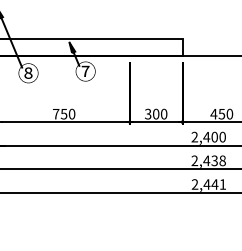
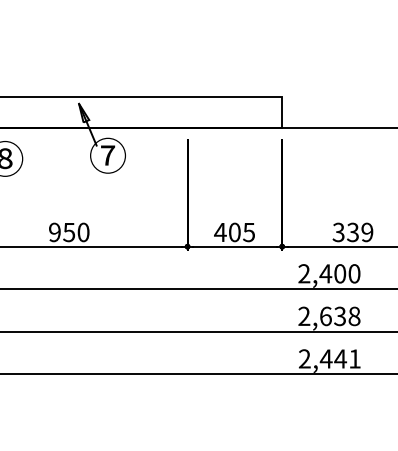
text: (55, 113) -> (53, 231), 750 -> 950
text: (155, 113) -> (233, 231), 300 -> 405
text: (221, 113) -> (352, 231), 450 -> 339
text: (206, 160) -> (325, 315), 2,438 -> 2,638

